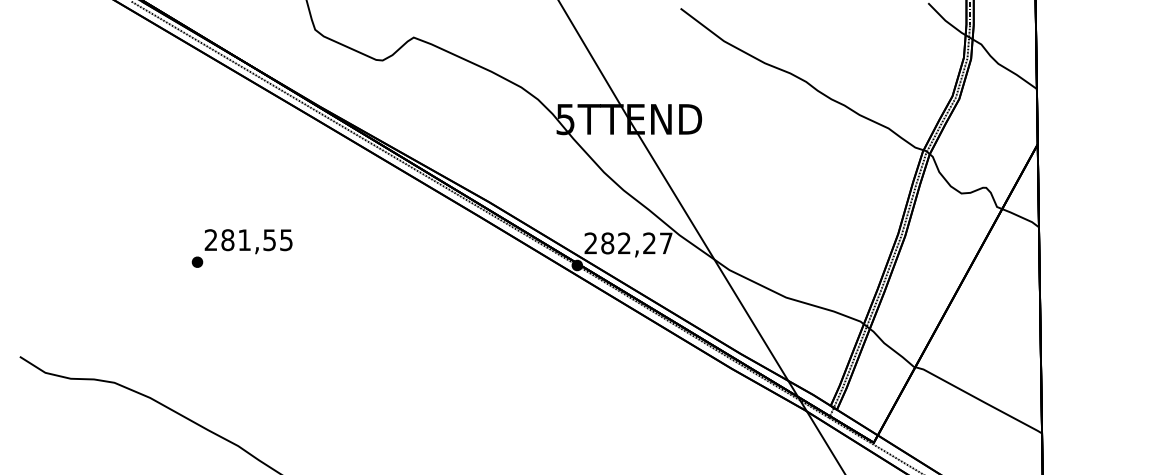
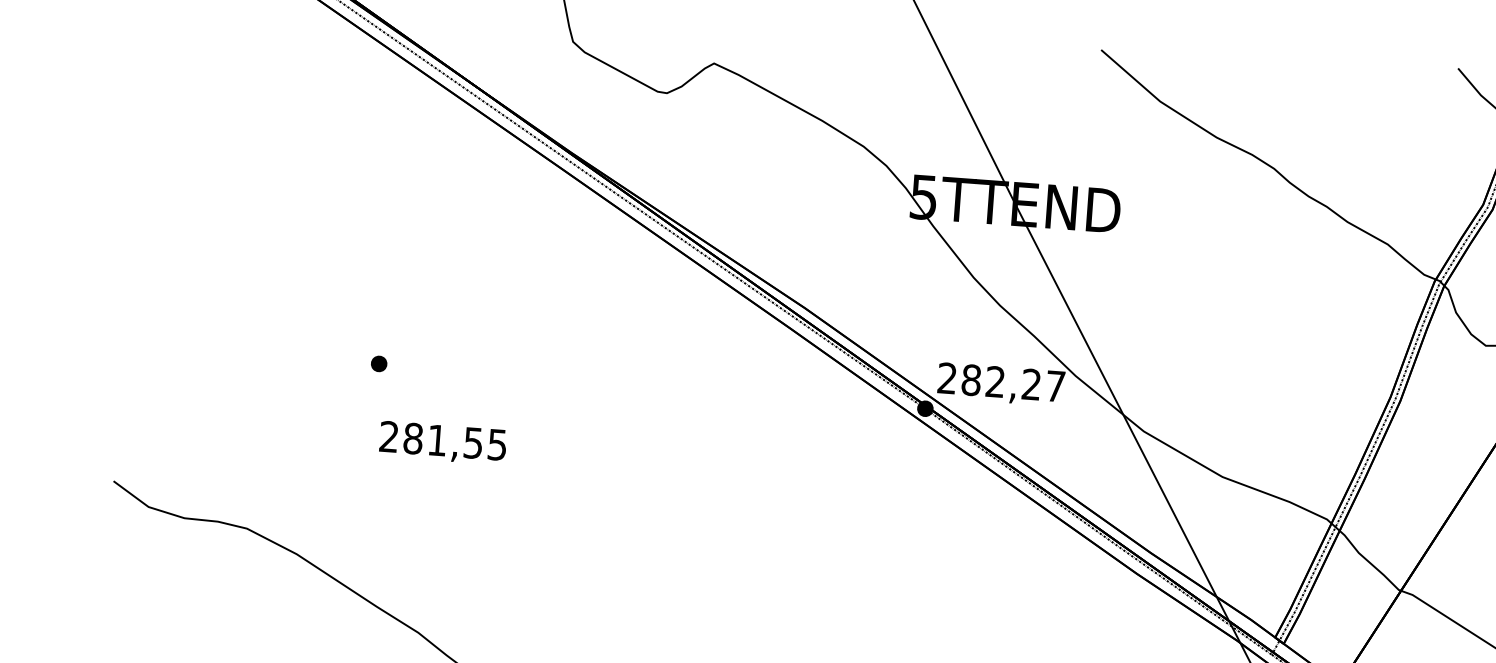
text: (248, 241) -> (442, 442), moved

